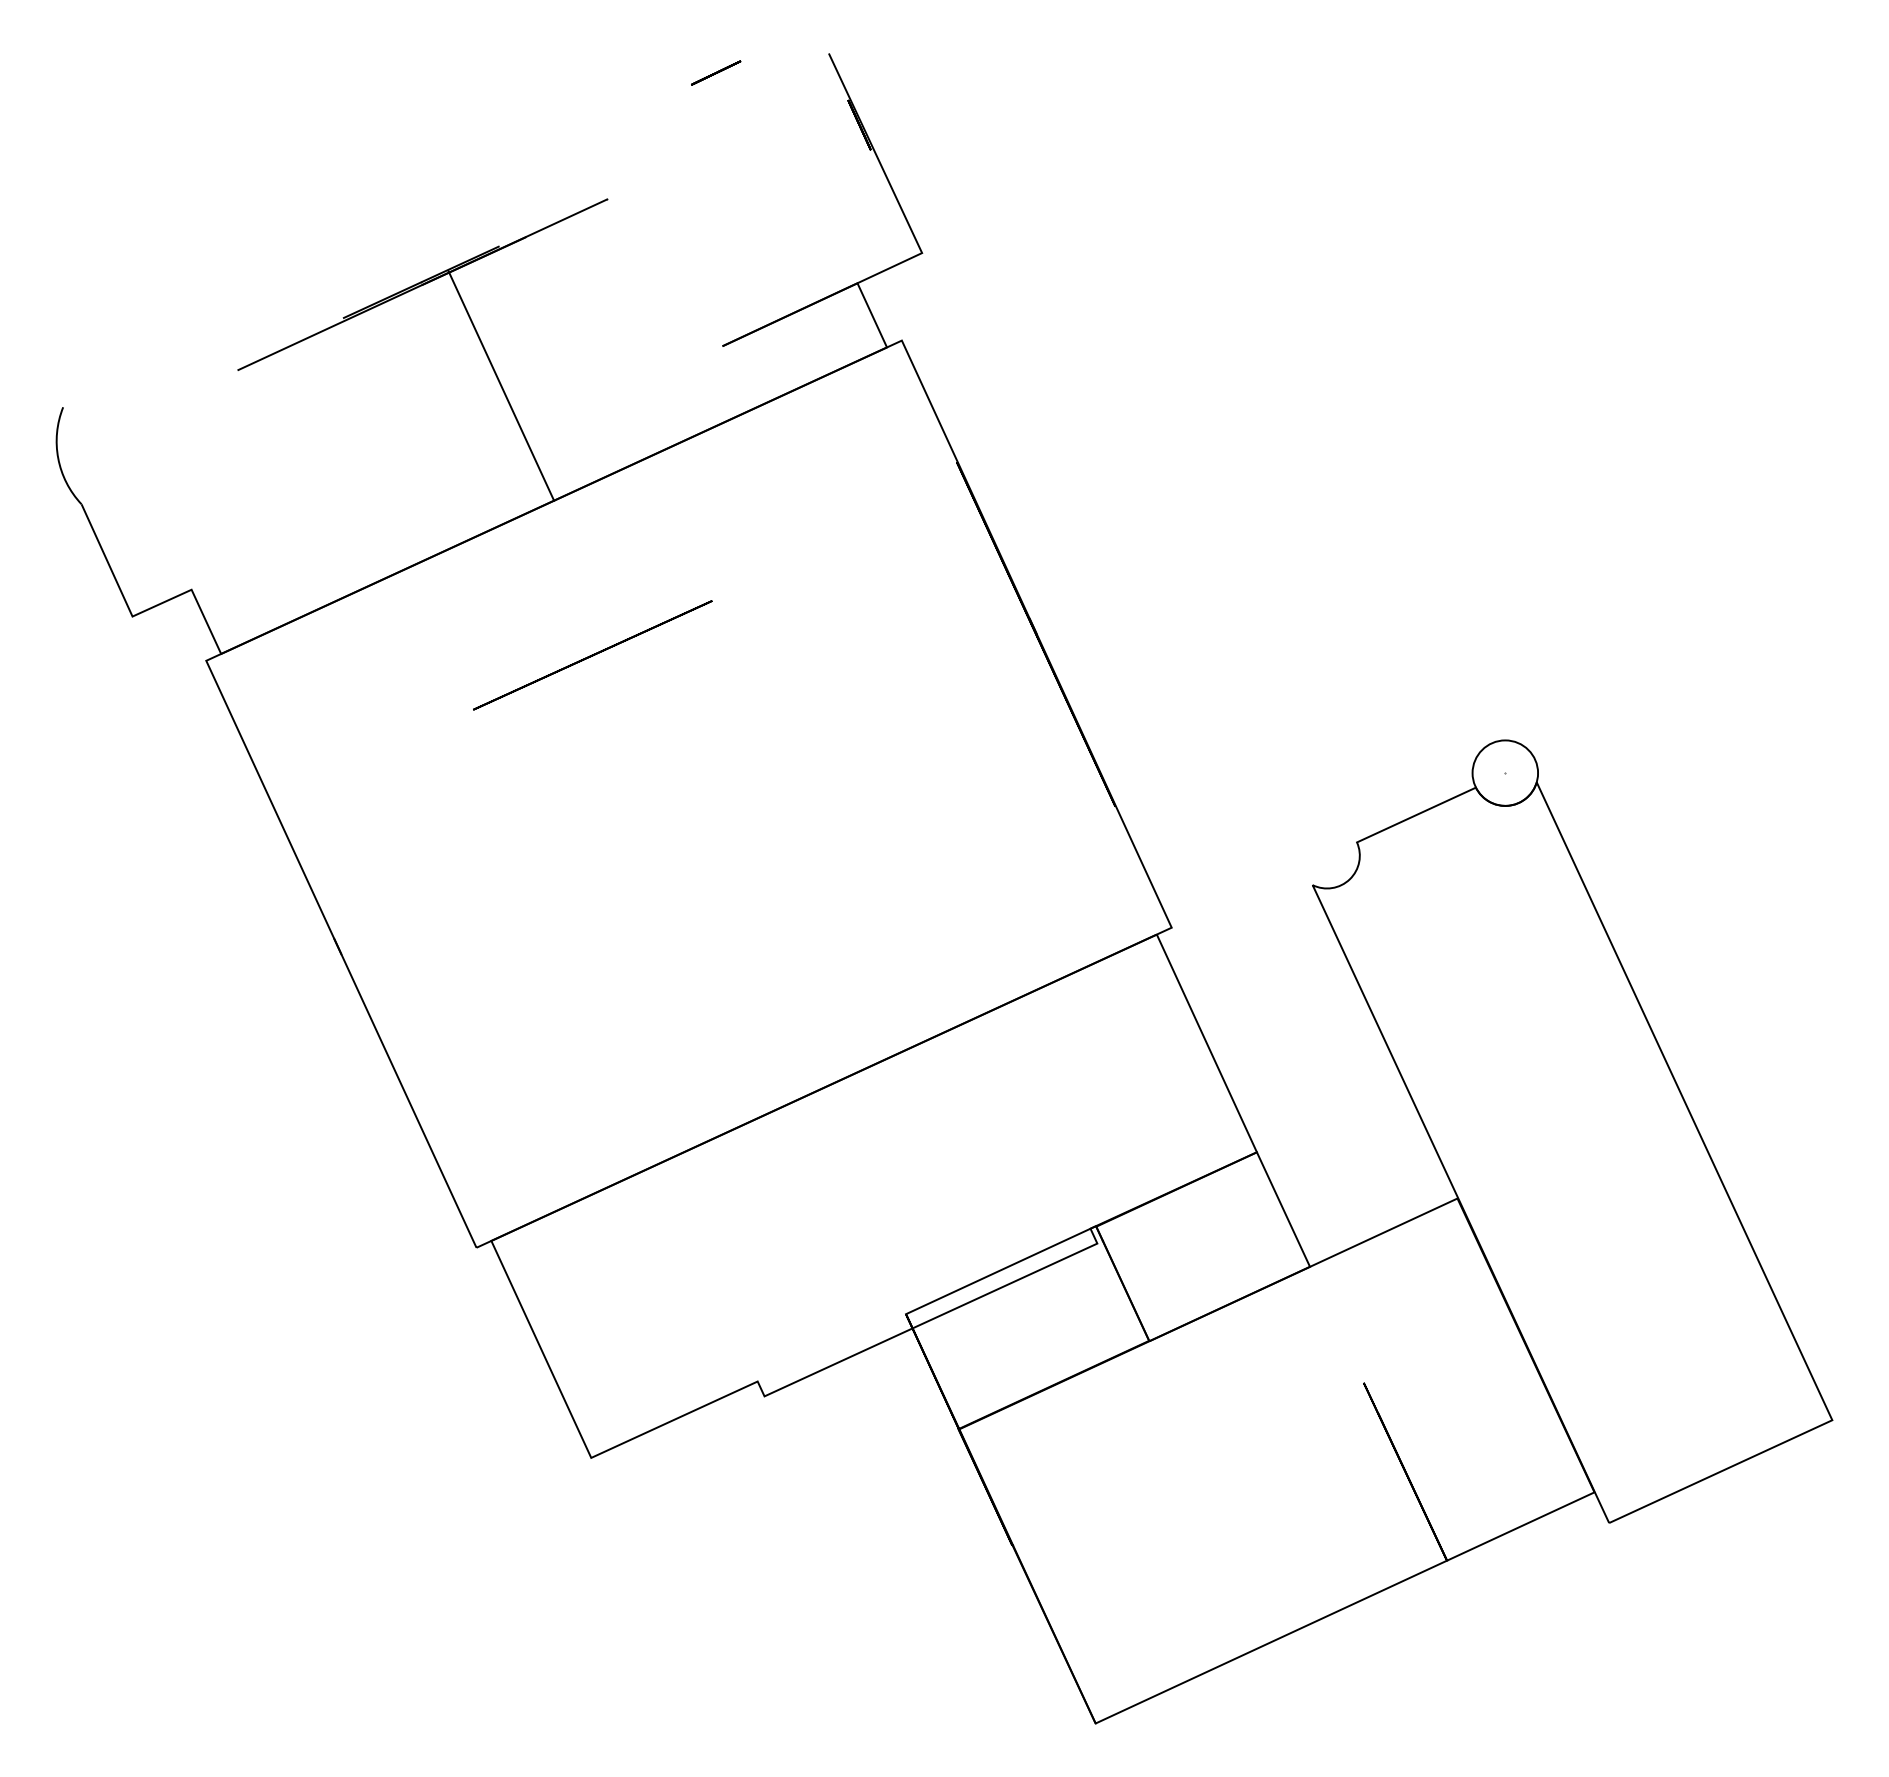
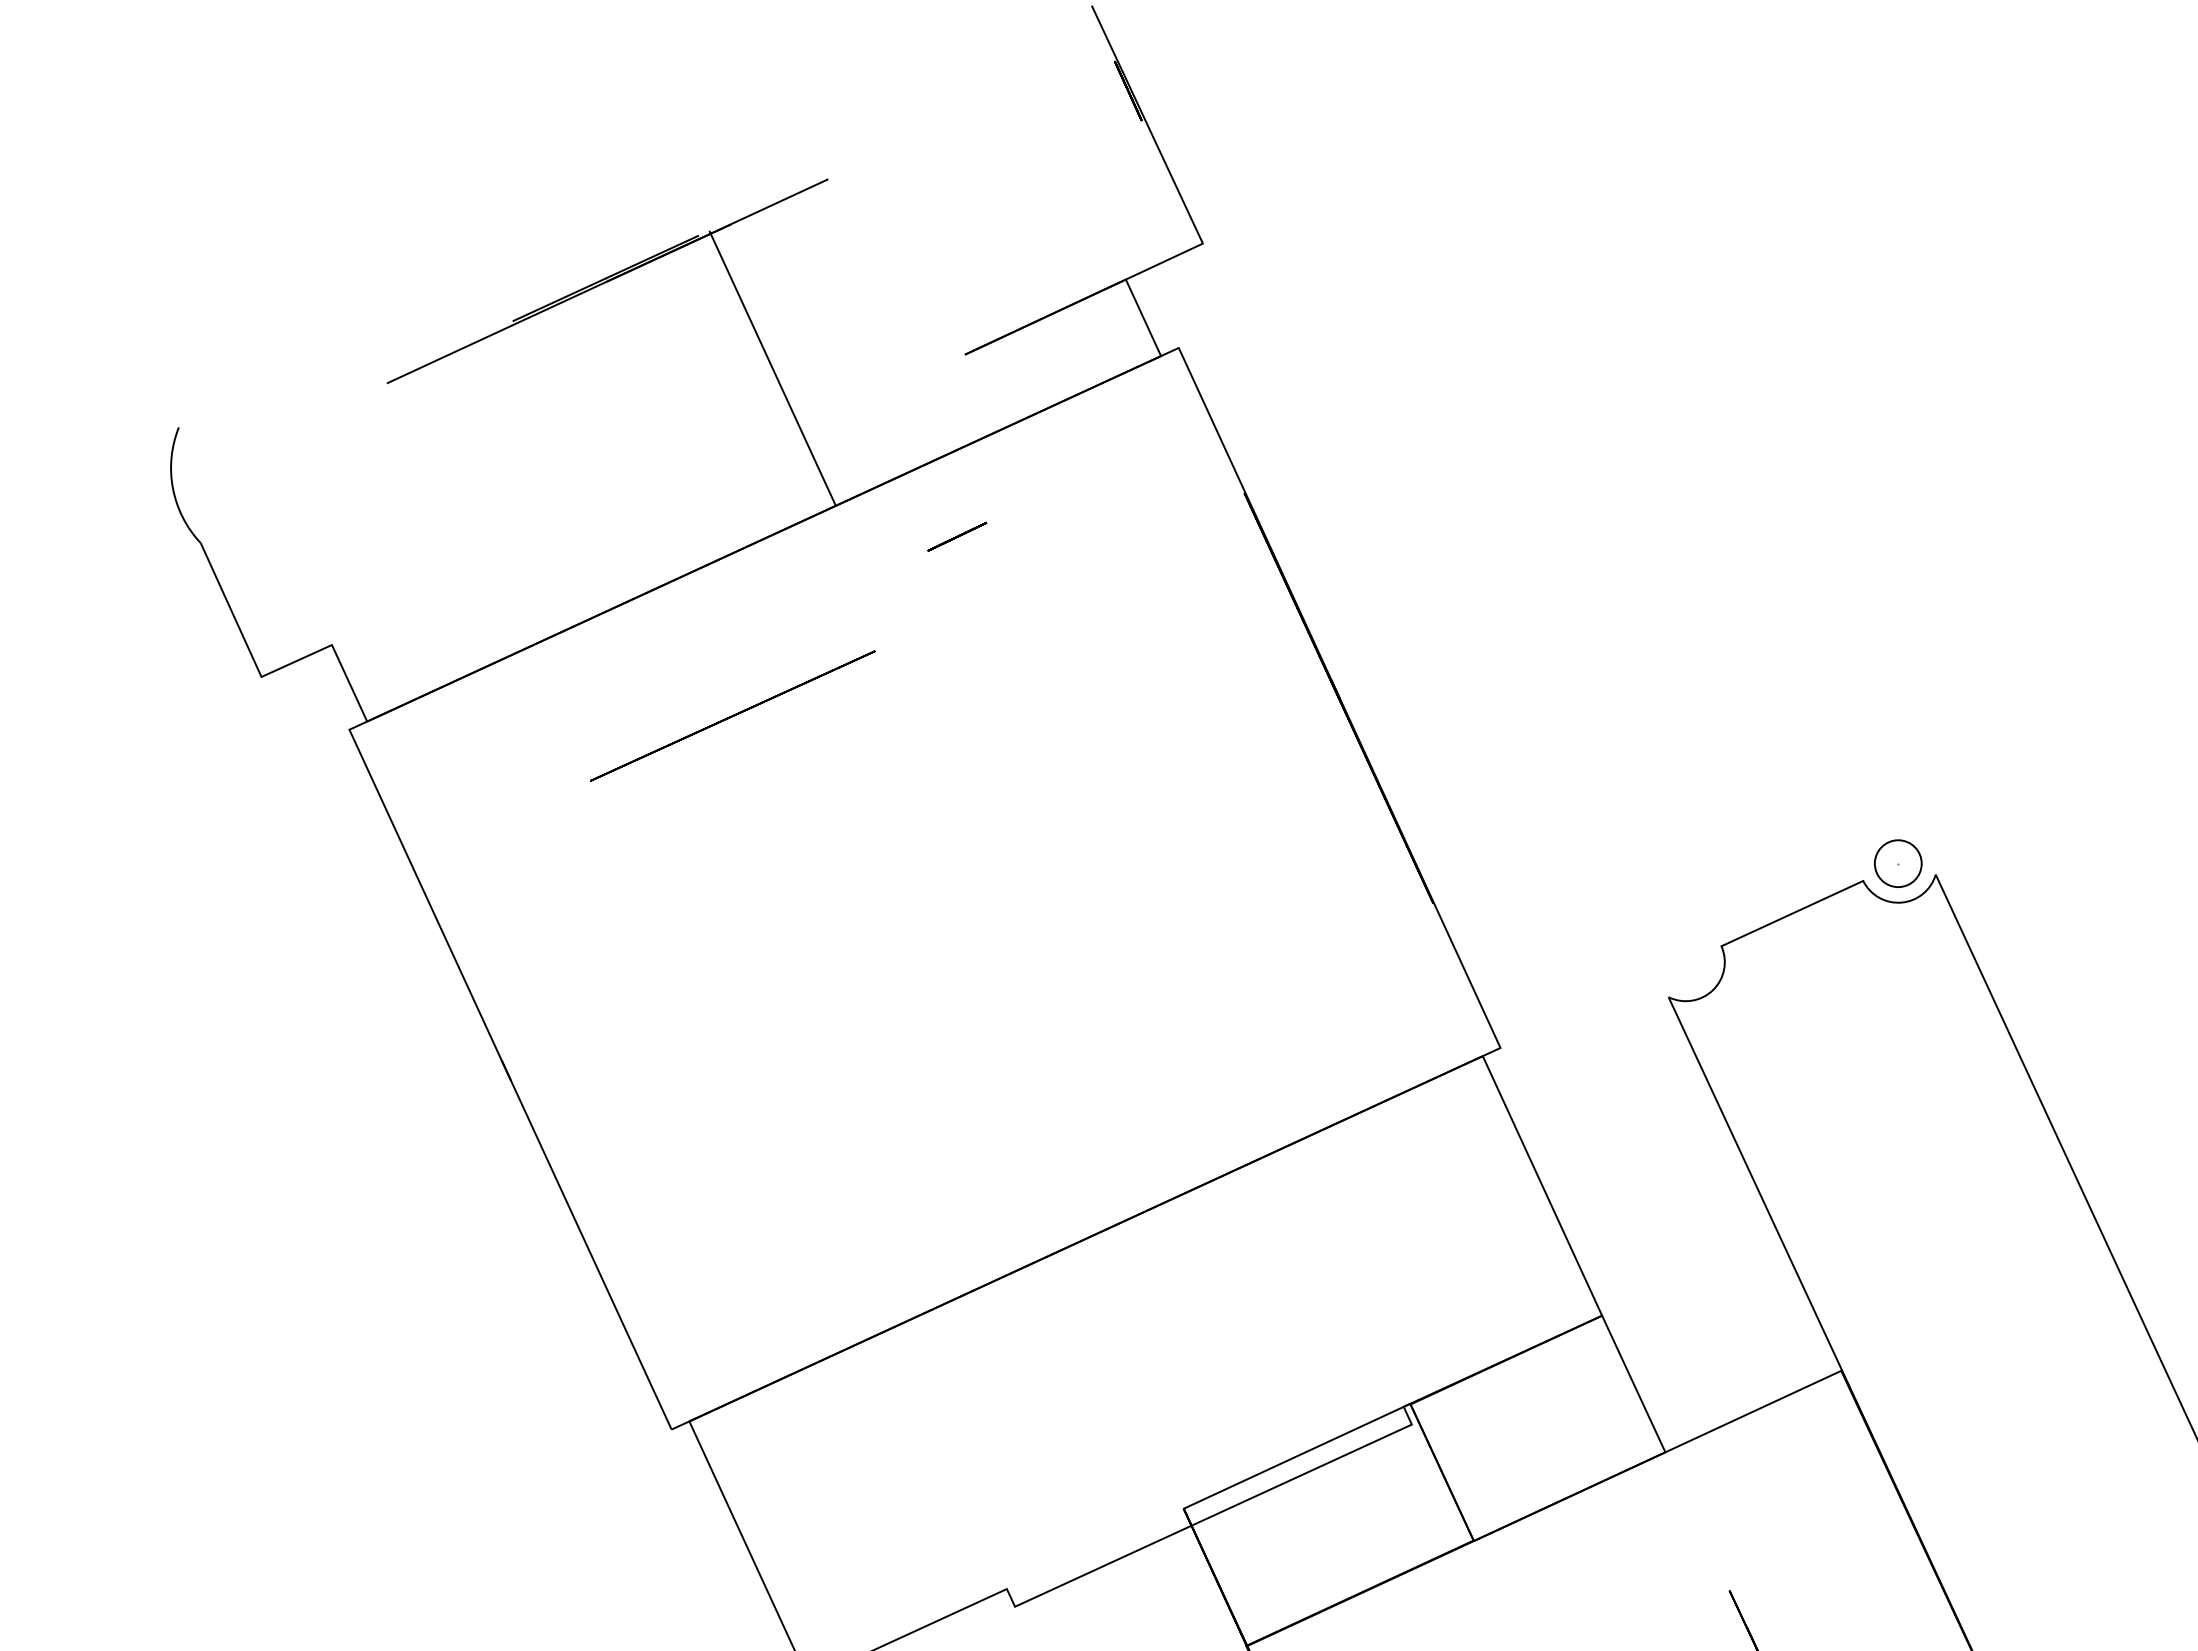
line: (716, 72) -> (957, 536), moved
line: (501, 385) -> (772, 368), moved
line: (592, 655) -> (732, 716), moved
circle: (1505, 772) -> (1898, 862), size x0.6

